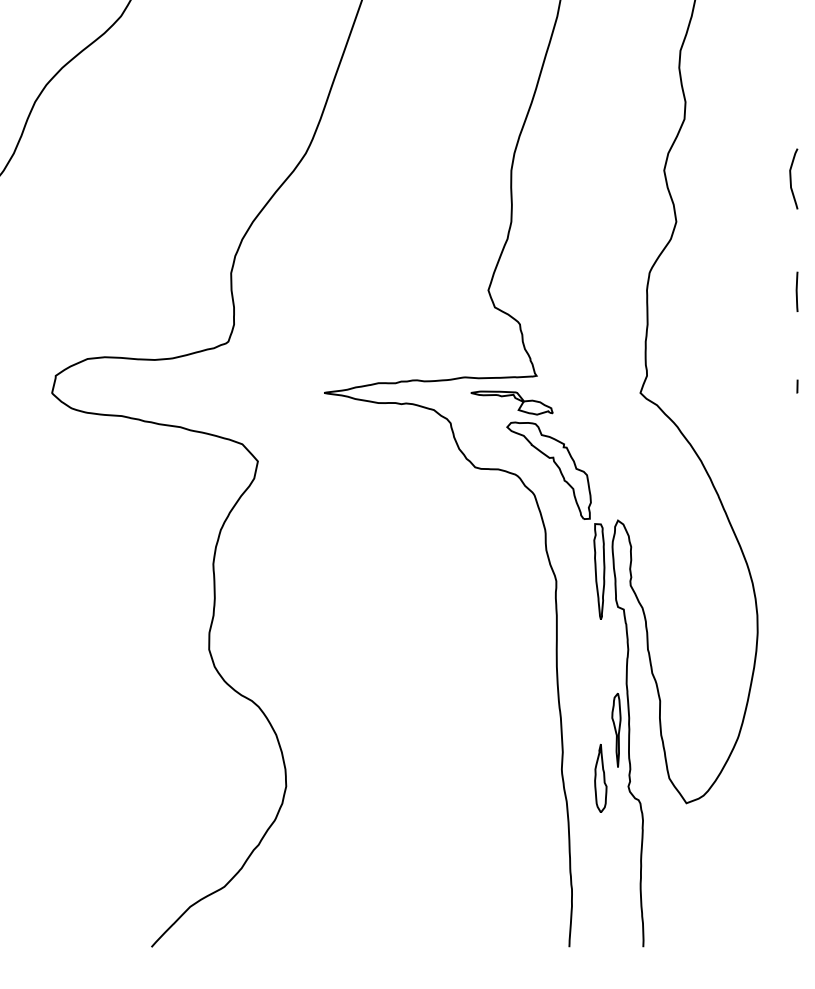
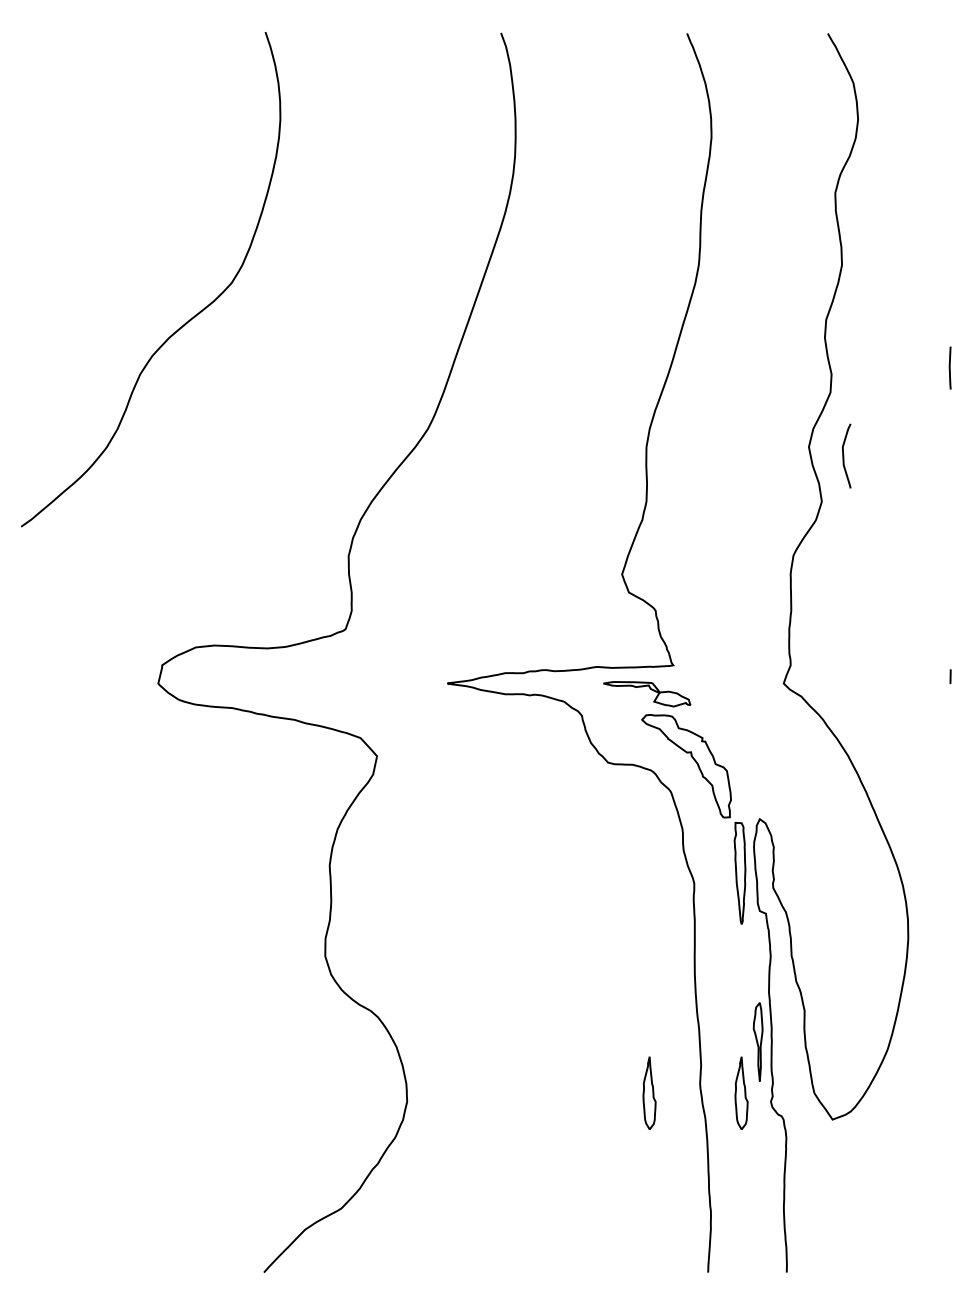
curve: (791, 178) -> (844, 455), moved
line: (796, 291) -> (949, 367), moved
part: (514, 777) -> (649, 1092), added

